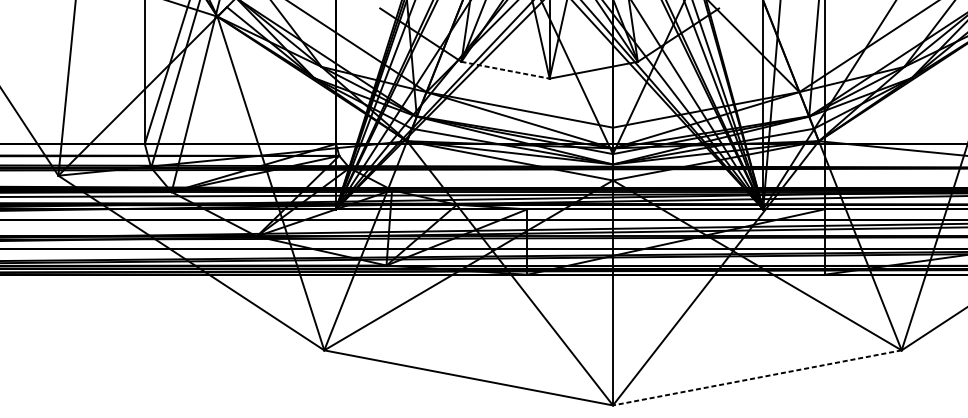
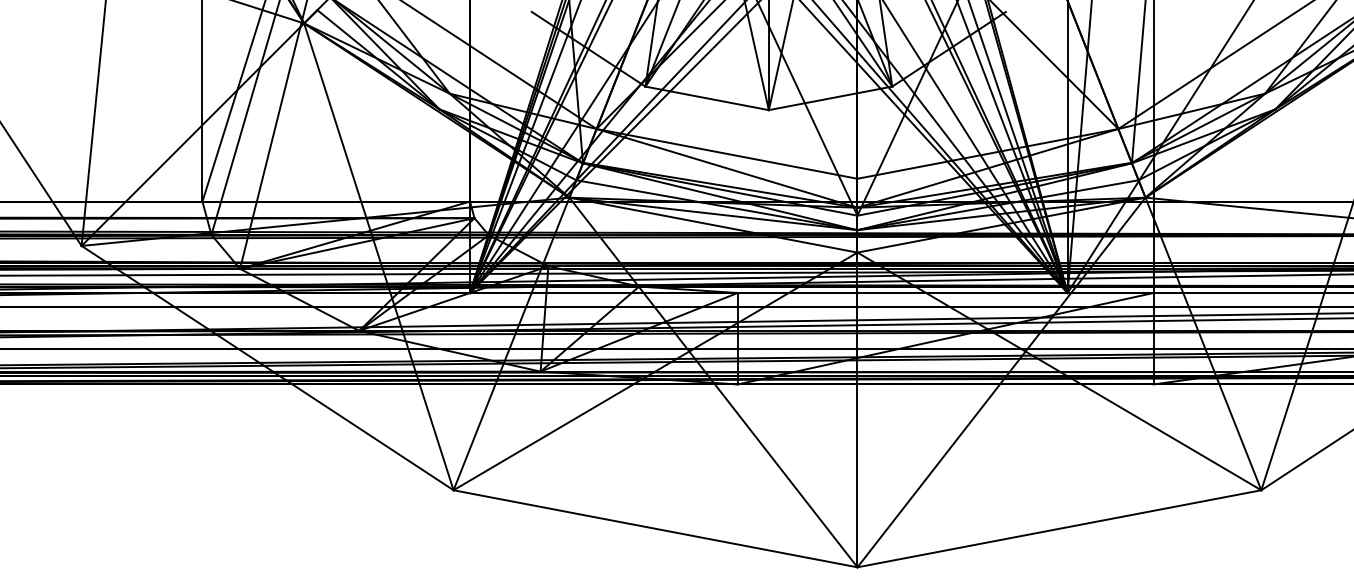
line: (505, 70) -> (707, 98), dashed -> solid
line: (757, 377) -> (1059, 528), dashed -> solid

